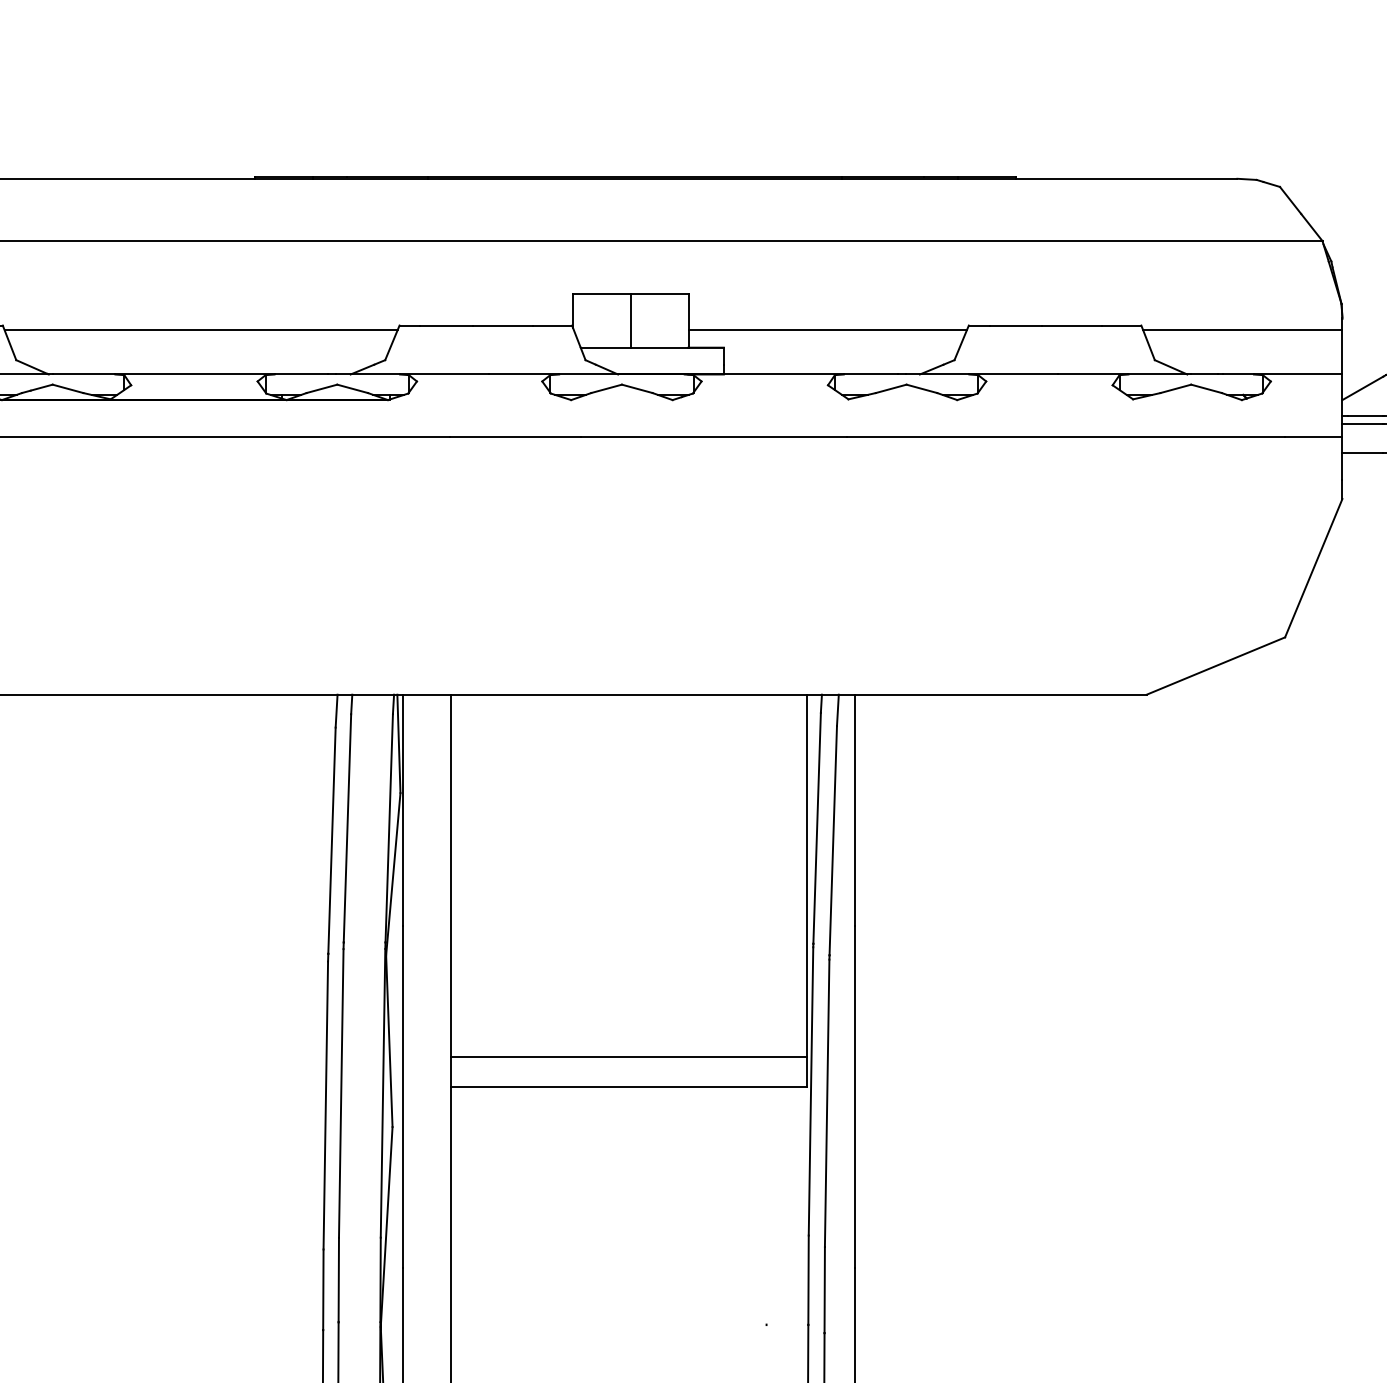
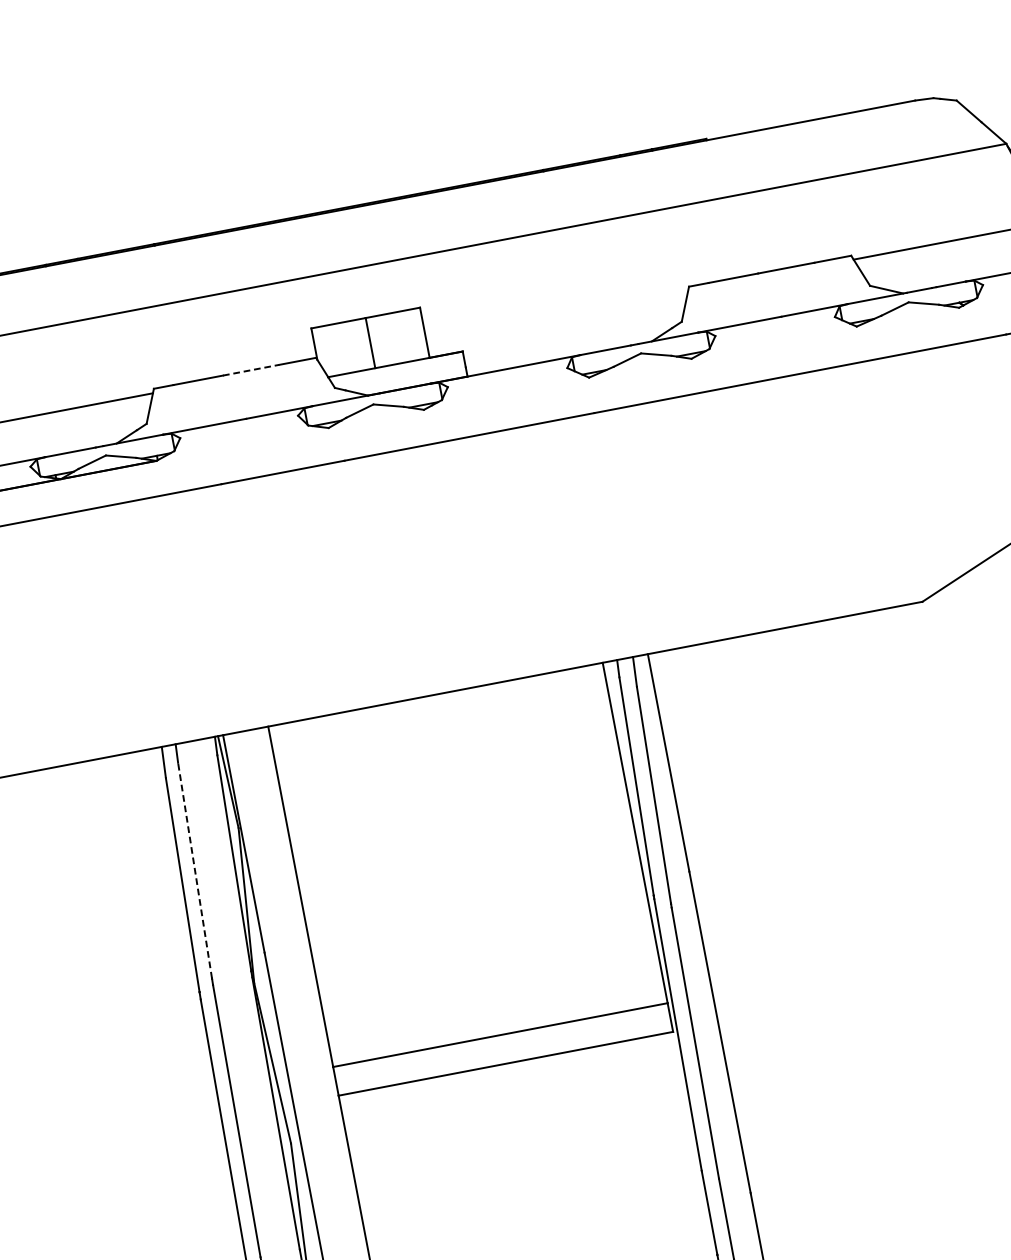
line: (503, 325) -> (251, 370), solid -> dashed
line: (827, 330) -> (557, 316), removed
line: (347, 827) -> (194, 869), solid -> dashed

